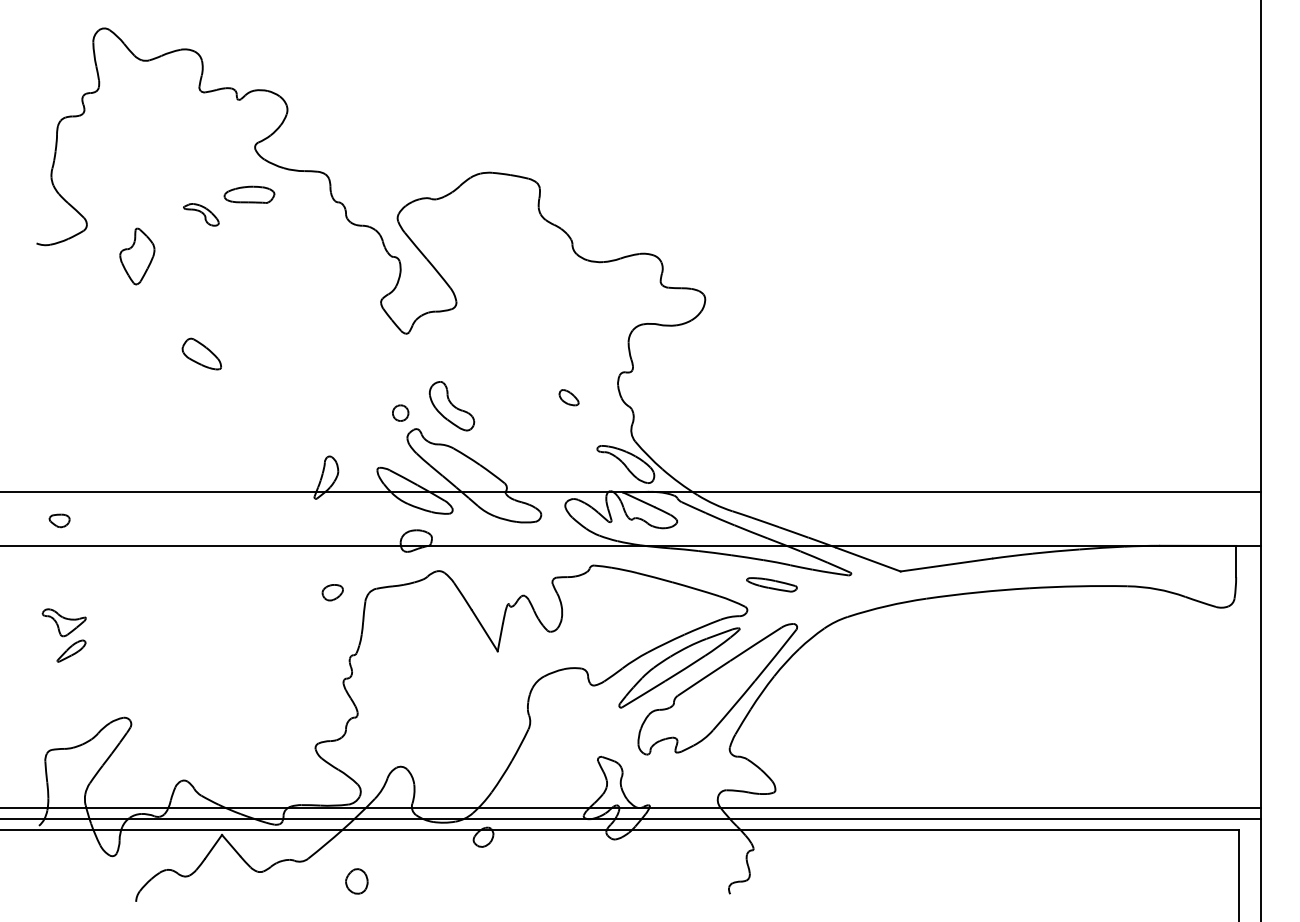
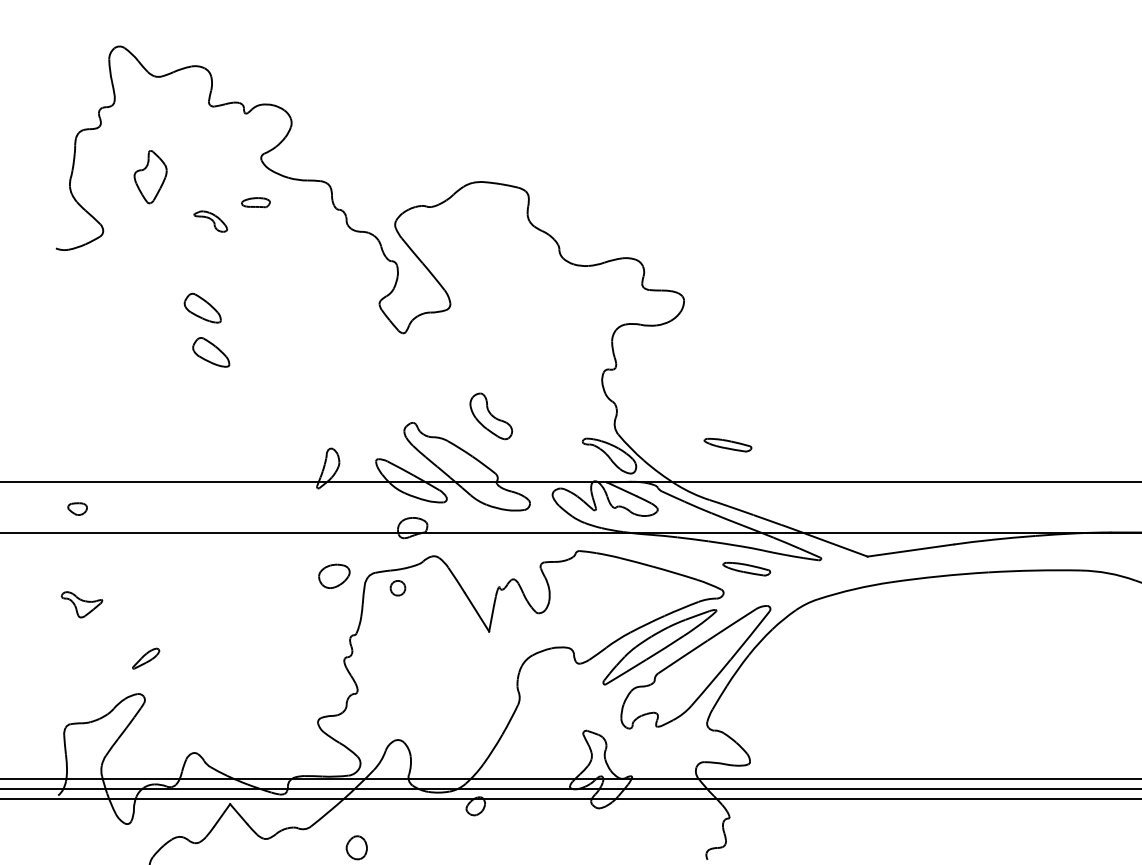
part: (249, 194) -> (255, 202), size x0.6
part: (137, 256) -> (150, 177), moved
part: (192, 306) -> (202, 307), added
part: (568, 397) -> (555, 393), removed
part: (451, 406) -> (490, 416), moved
part: (400, 412) -> (397, 587), moved
part: (751, 452) -> (727, 444), added
part: (332, 592) -> (333, 576), size x1.6
part: (71, 650) -> (146, 658), moved

